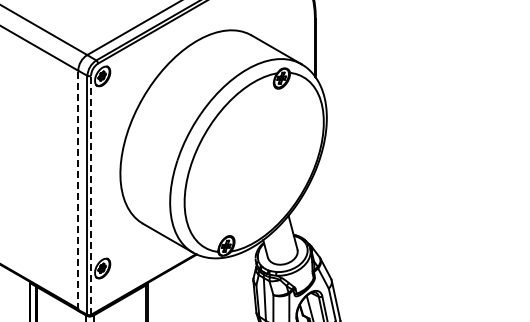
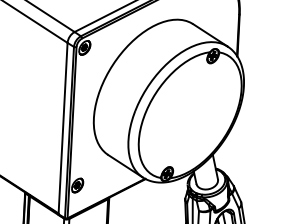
line: (78, 190) -> (63, 128), dashed -> solid
line: (91, 194) -> (72, 132), dashed -> solid

